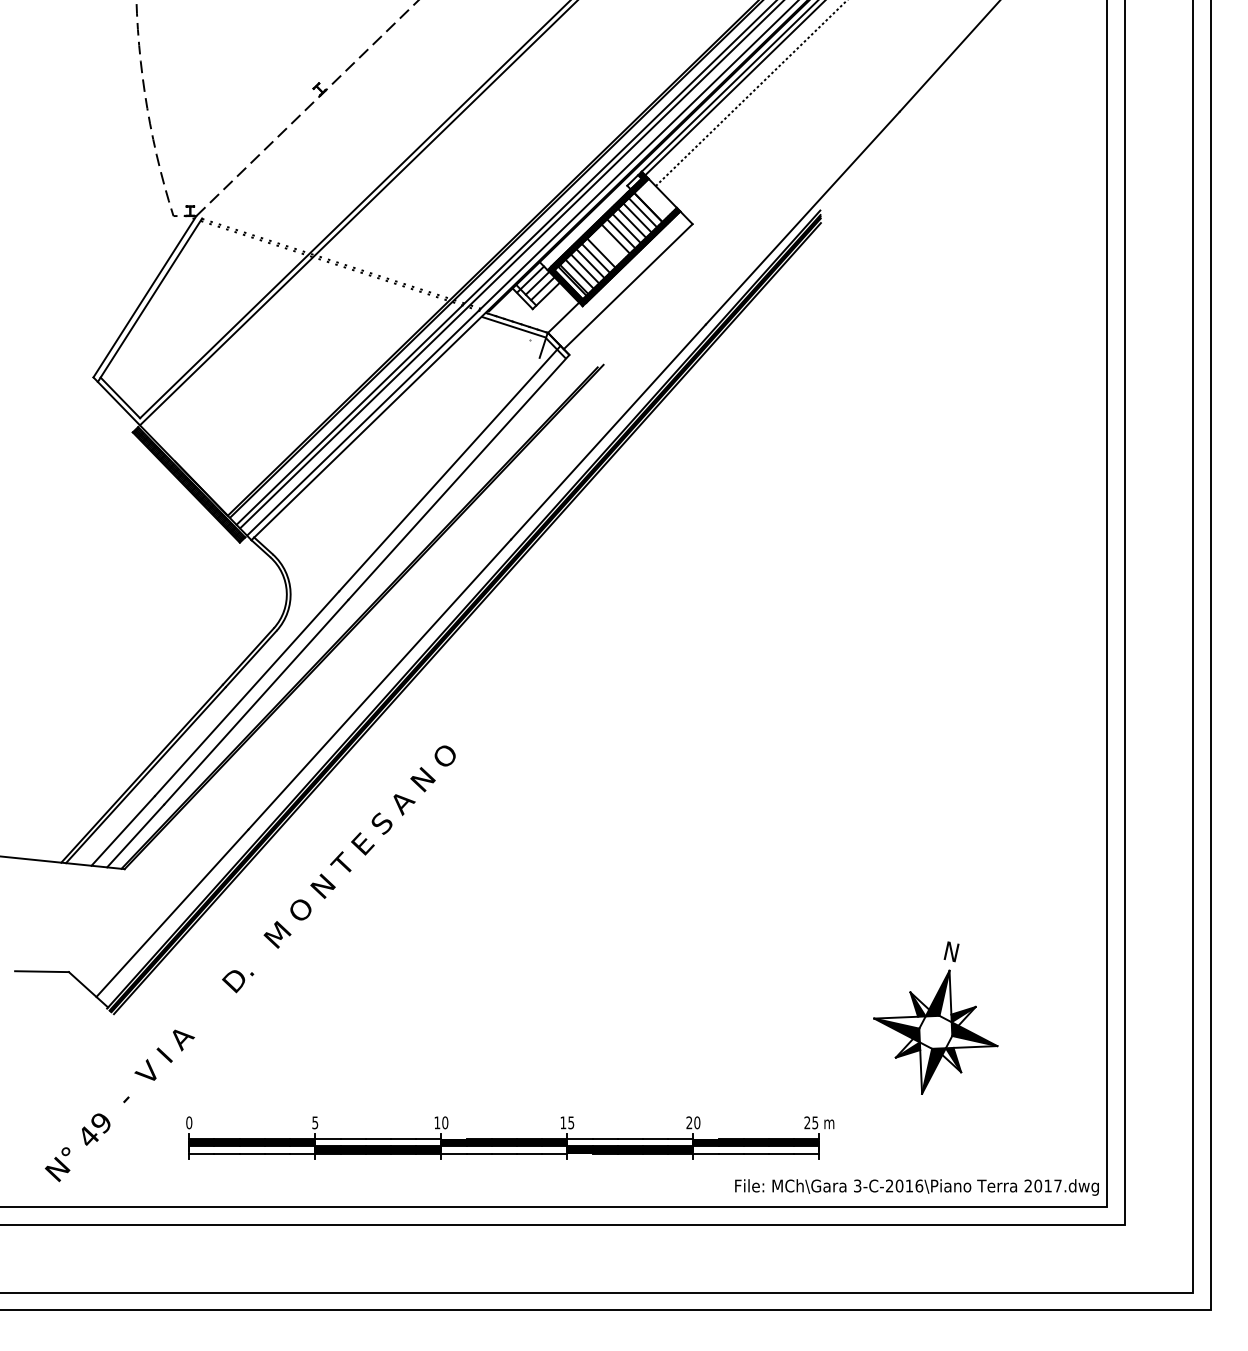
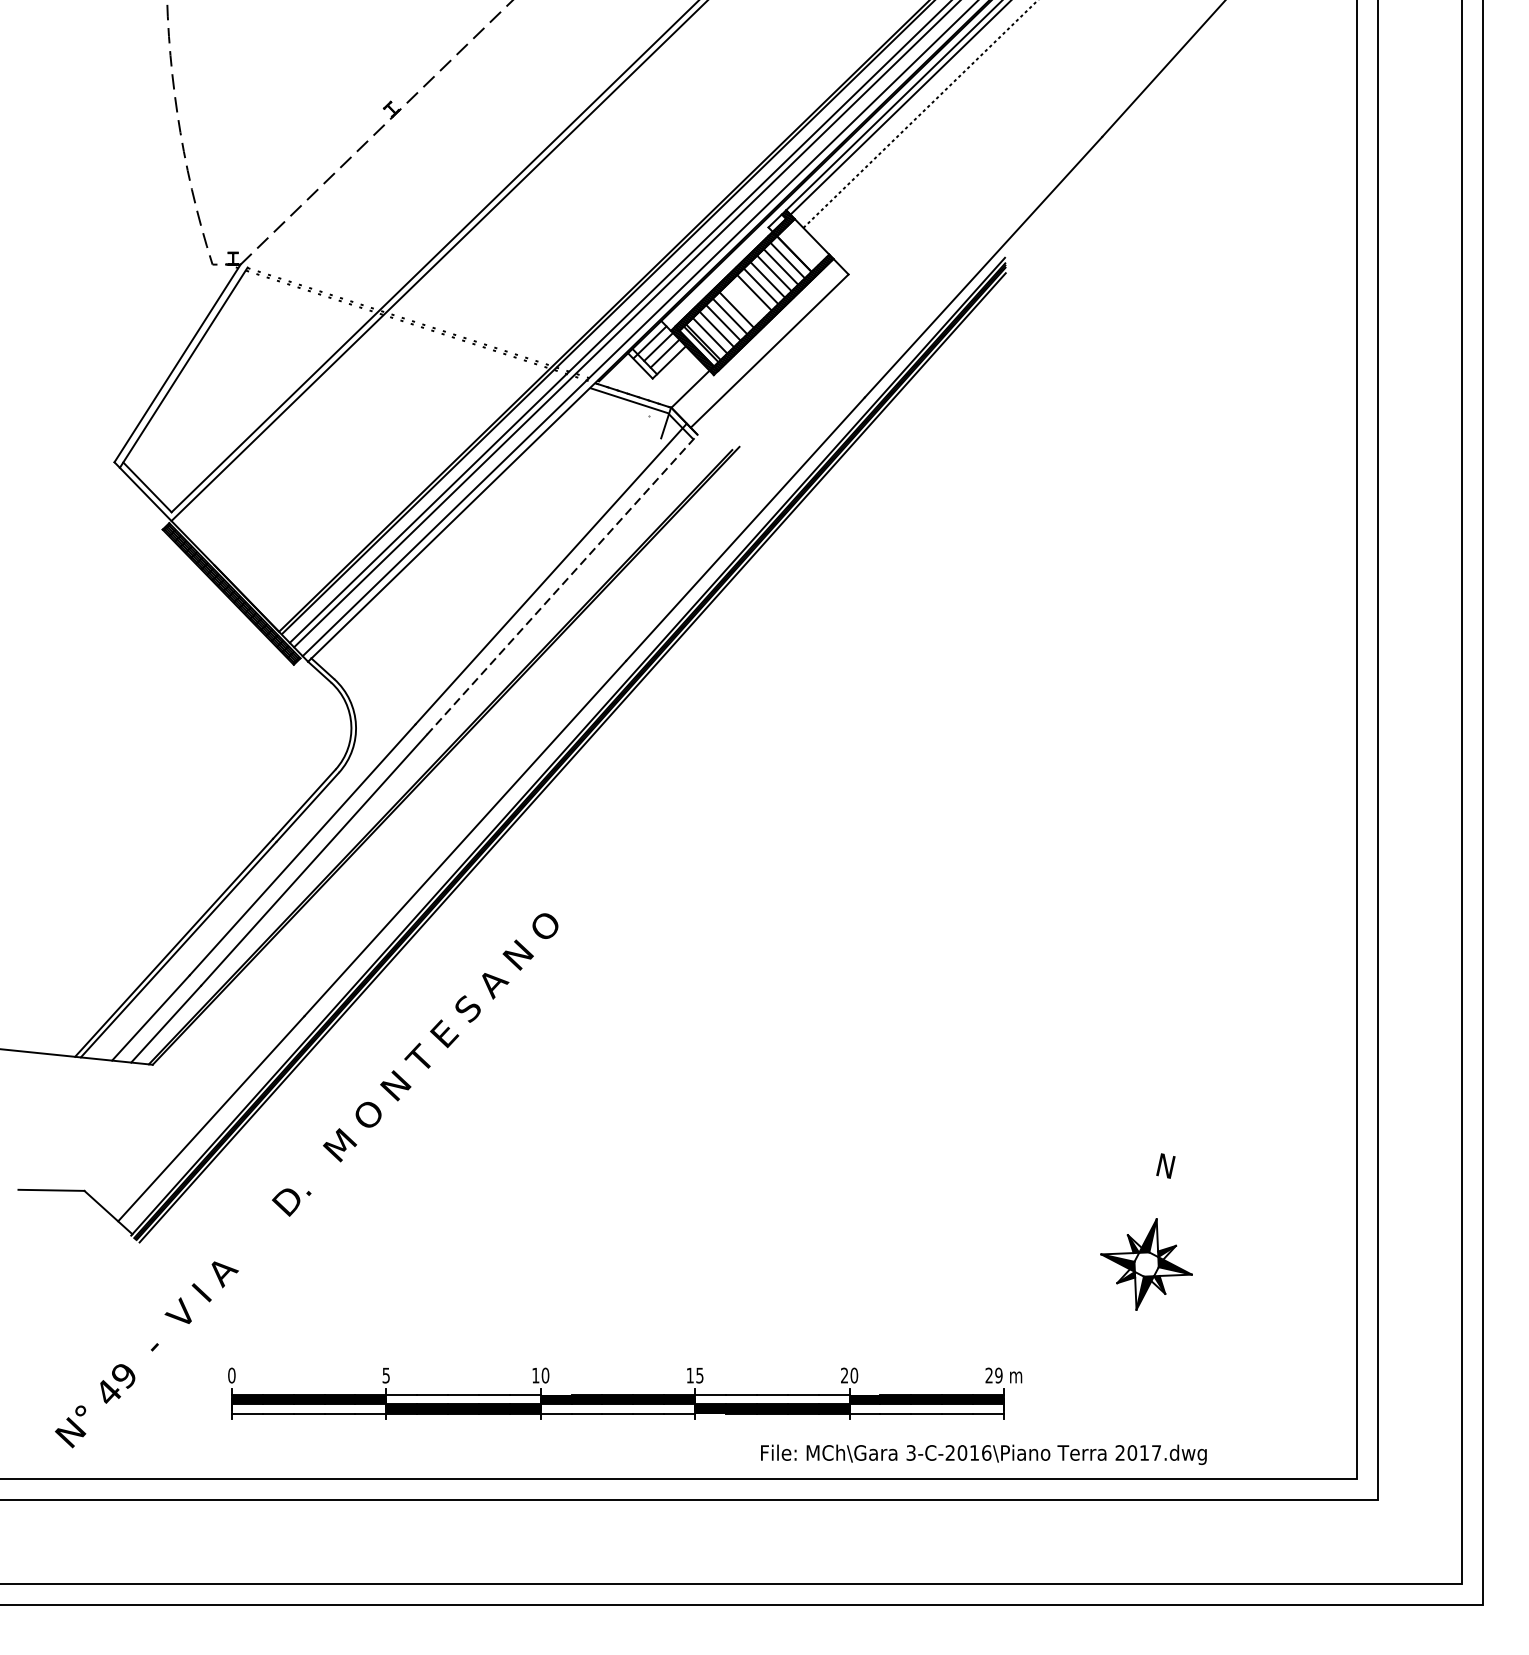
line: (458, 477) -> (561, 584), solid -> dashed
part: (935, 1031) -> (1146, 1263), size x0.6
text: (815, 1122) -> (999, 1375), 25 -> 29
text: (916, 1187) -> (983, 1454), moved

